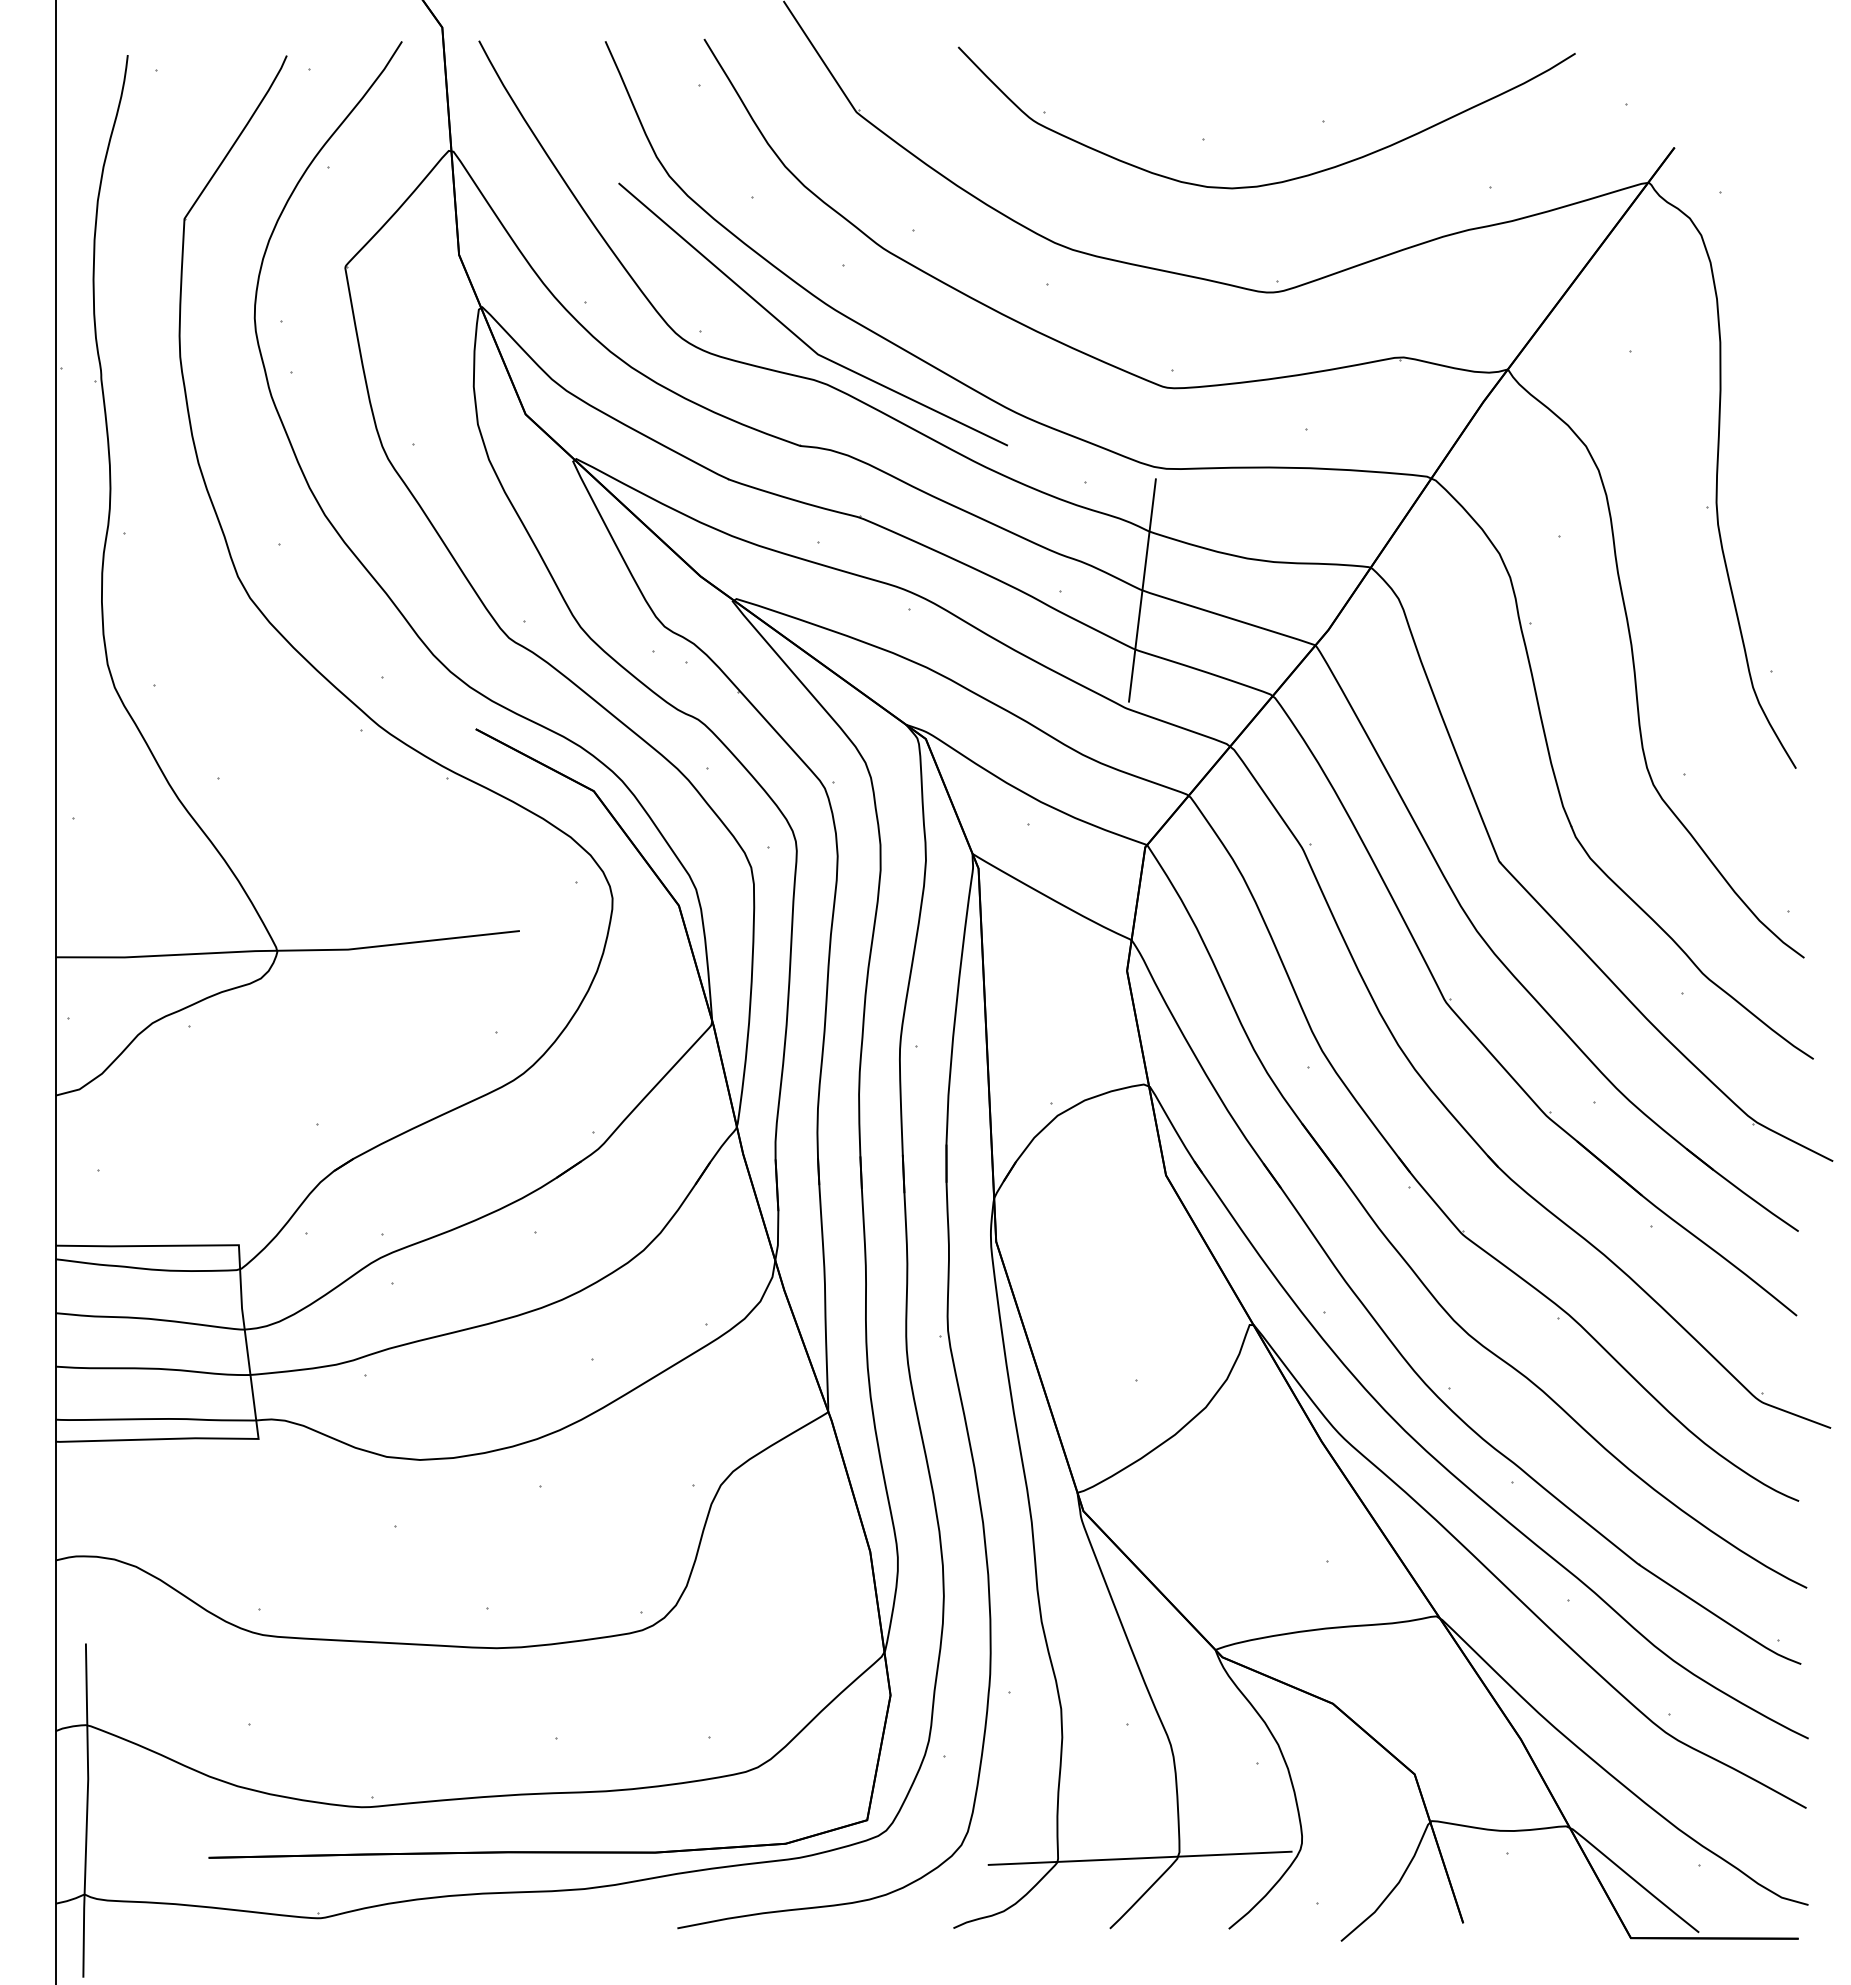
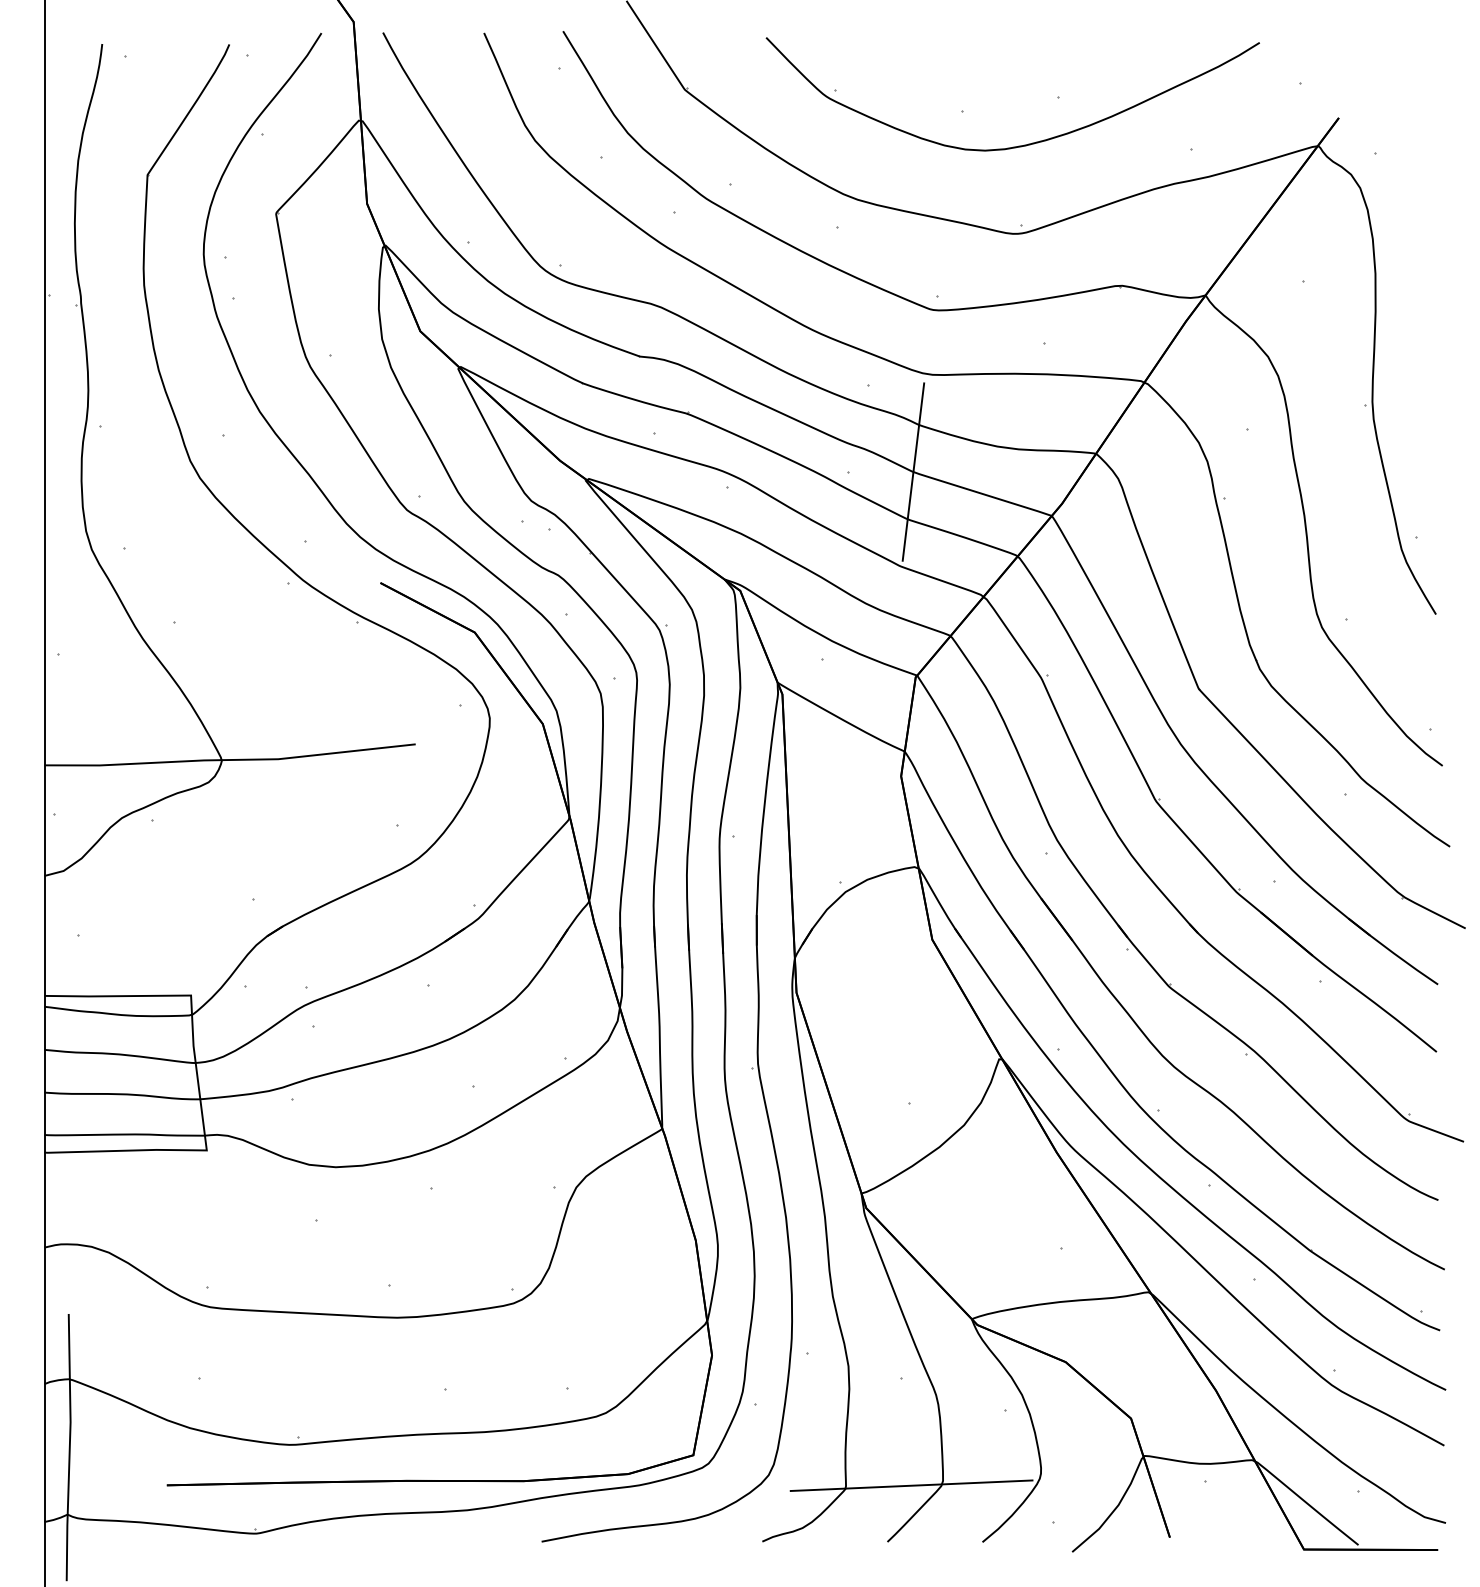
line: (795, 333) -> (636, 266), removed

